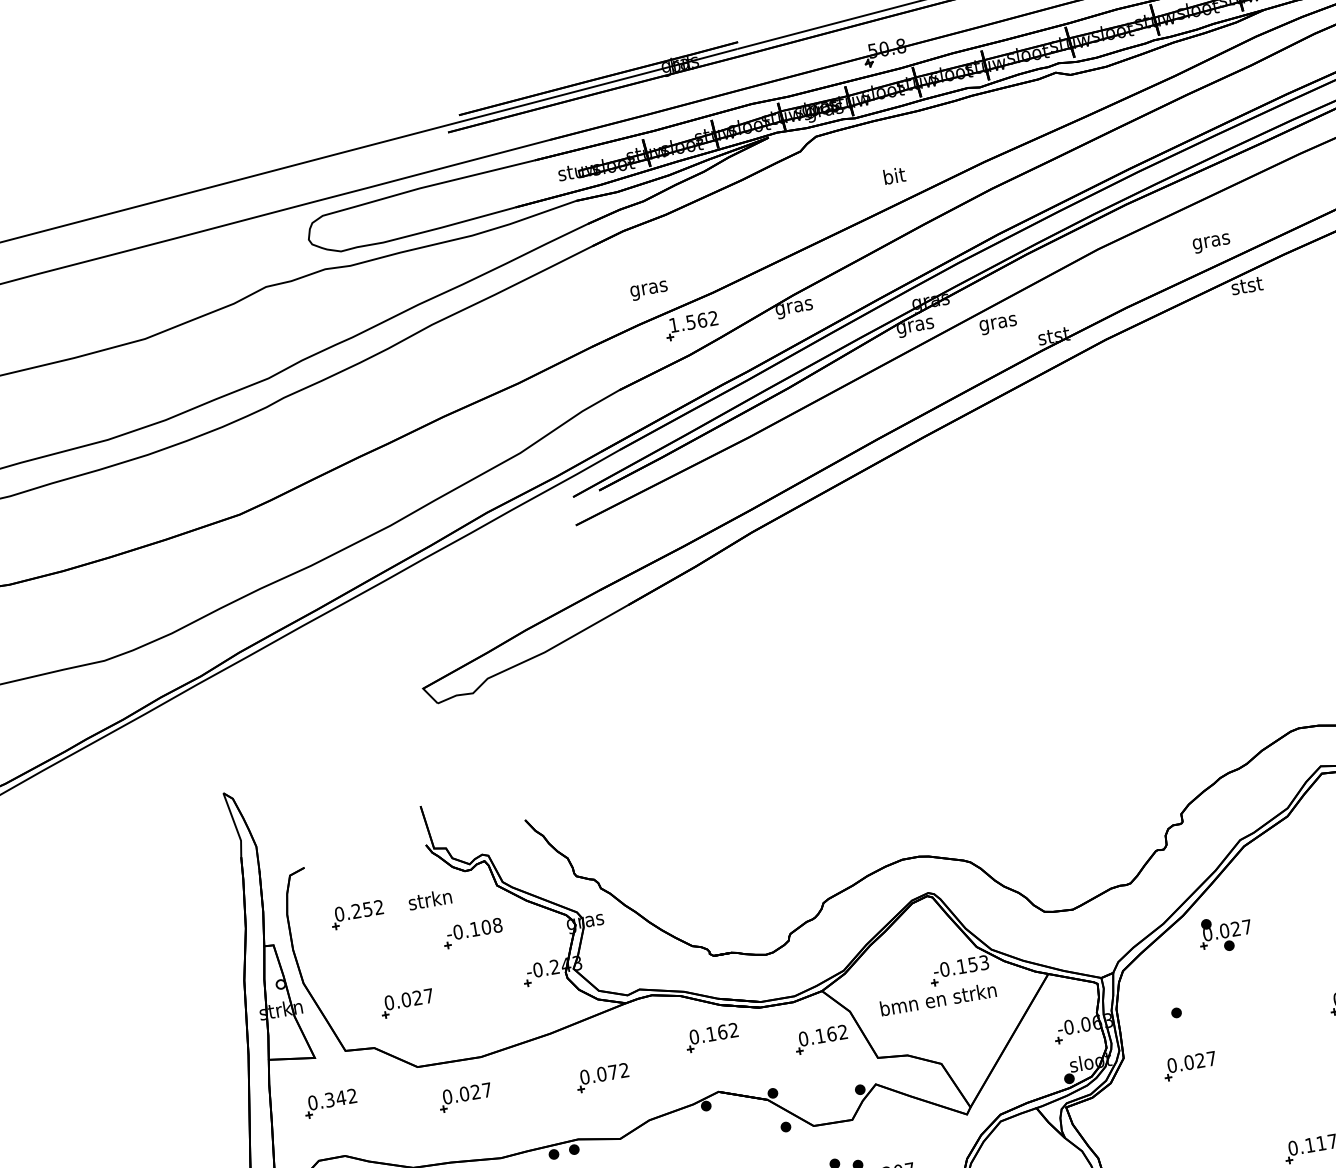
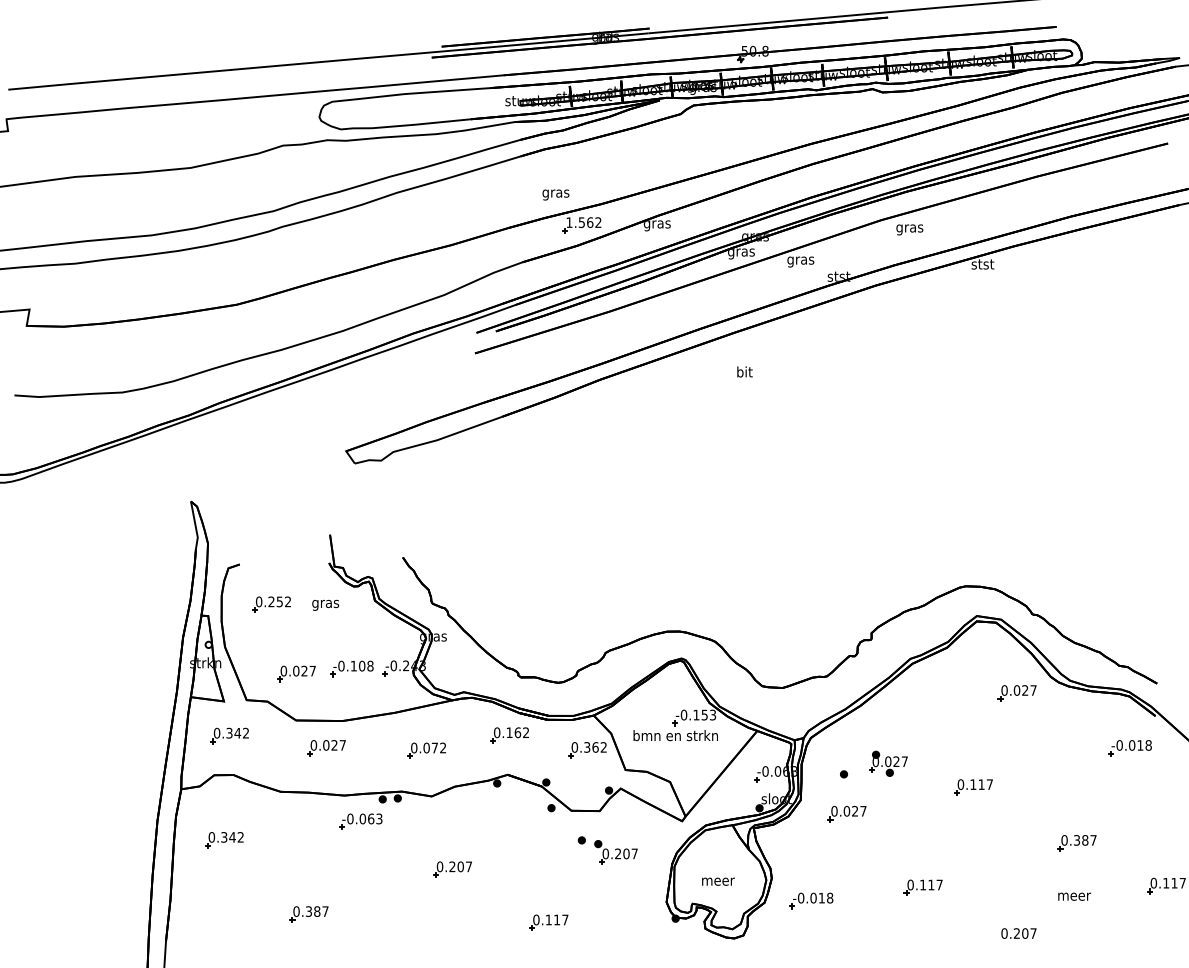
text: (893, 175) -> (744, 371), moved
text: (1211, 243) -> (909, 229), moved
text: (429, 901) -> (324, 603), strkn -> gras
part: (472, 932) -> (351, 668), moved
part: (1225, 933) -> (888, 763), moved
text: (820, 1036) -> (587, 747), 0.162 -> 0.362

